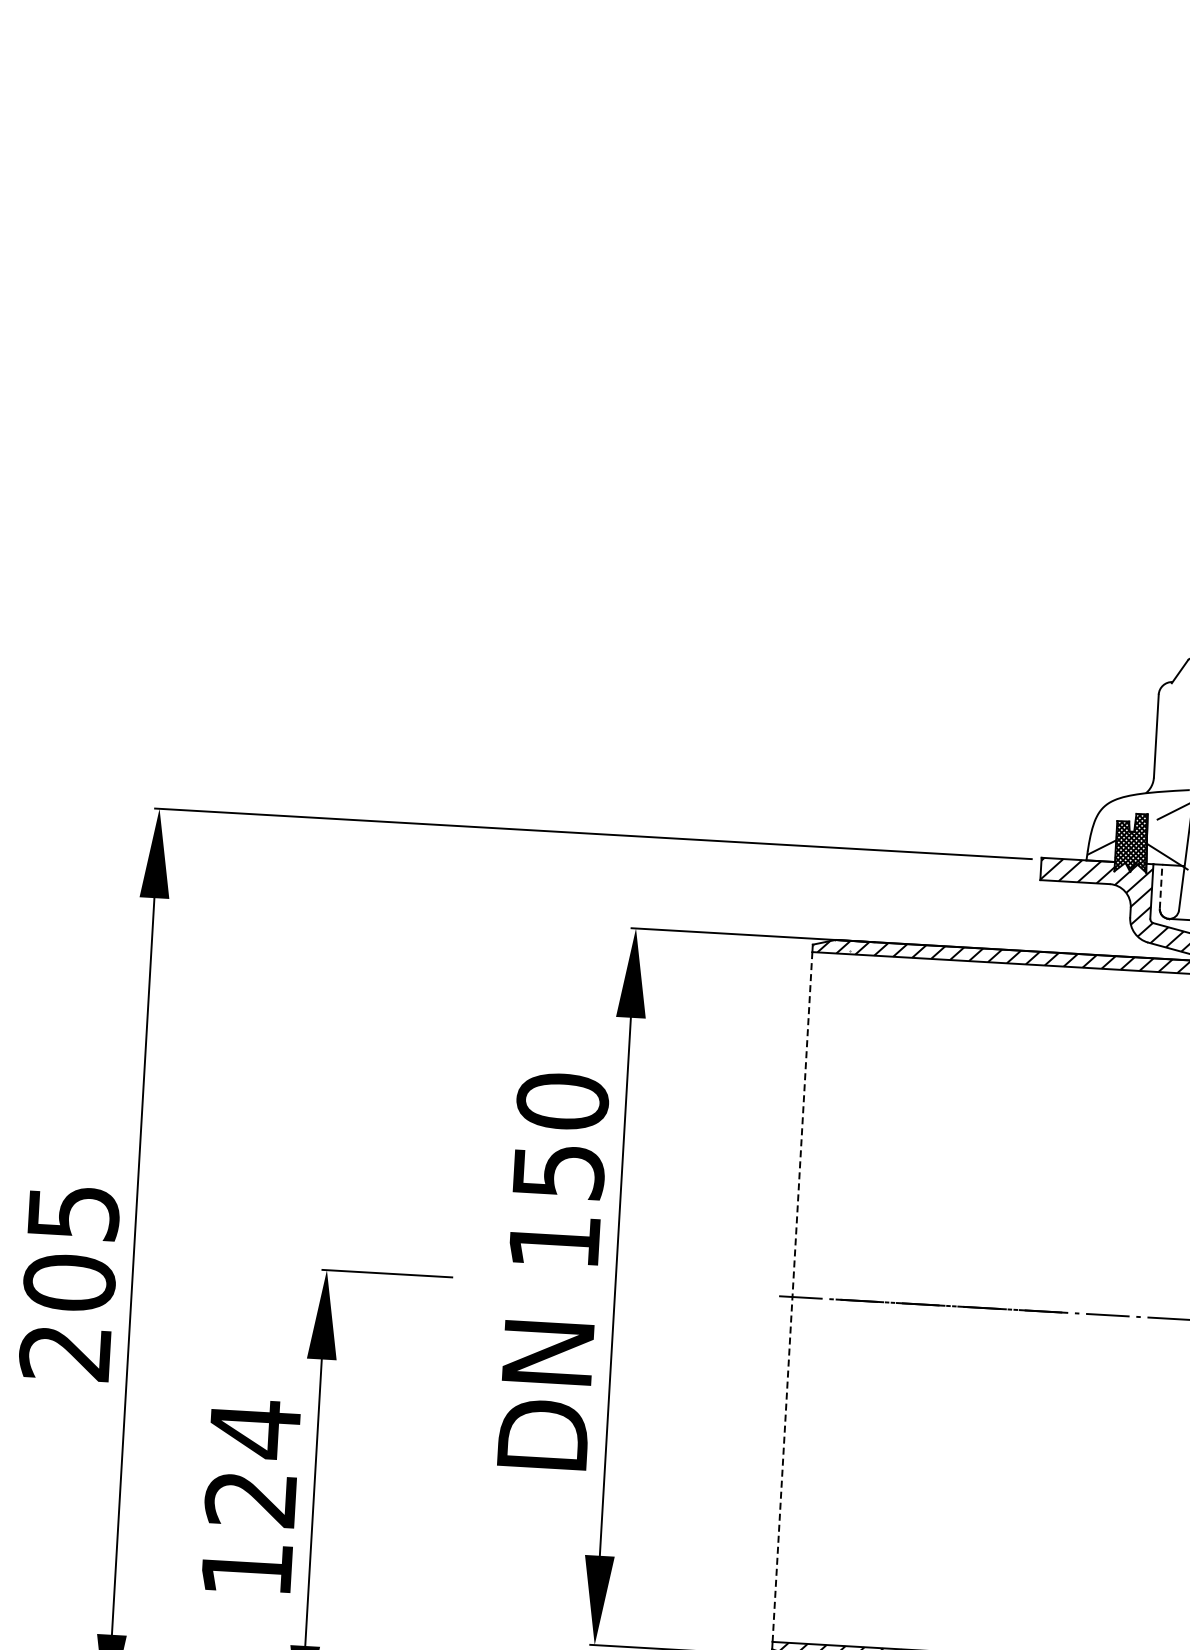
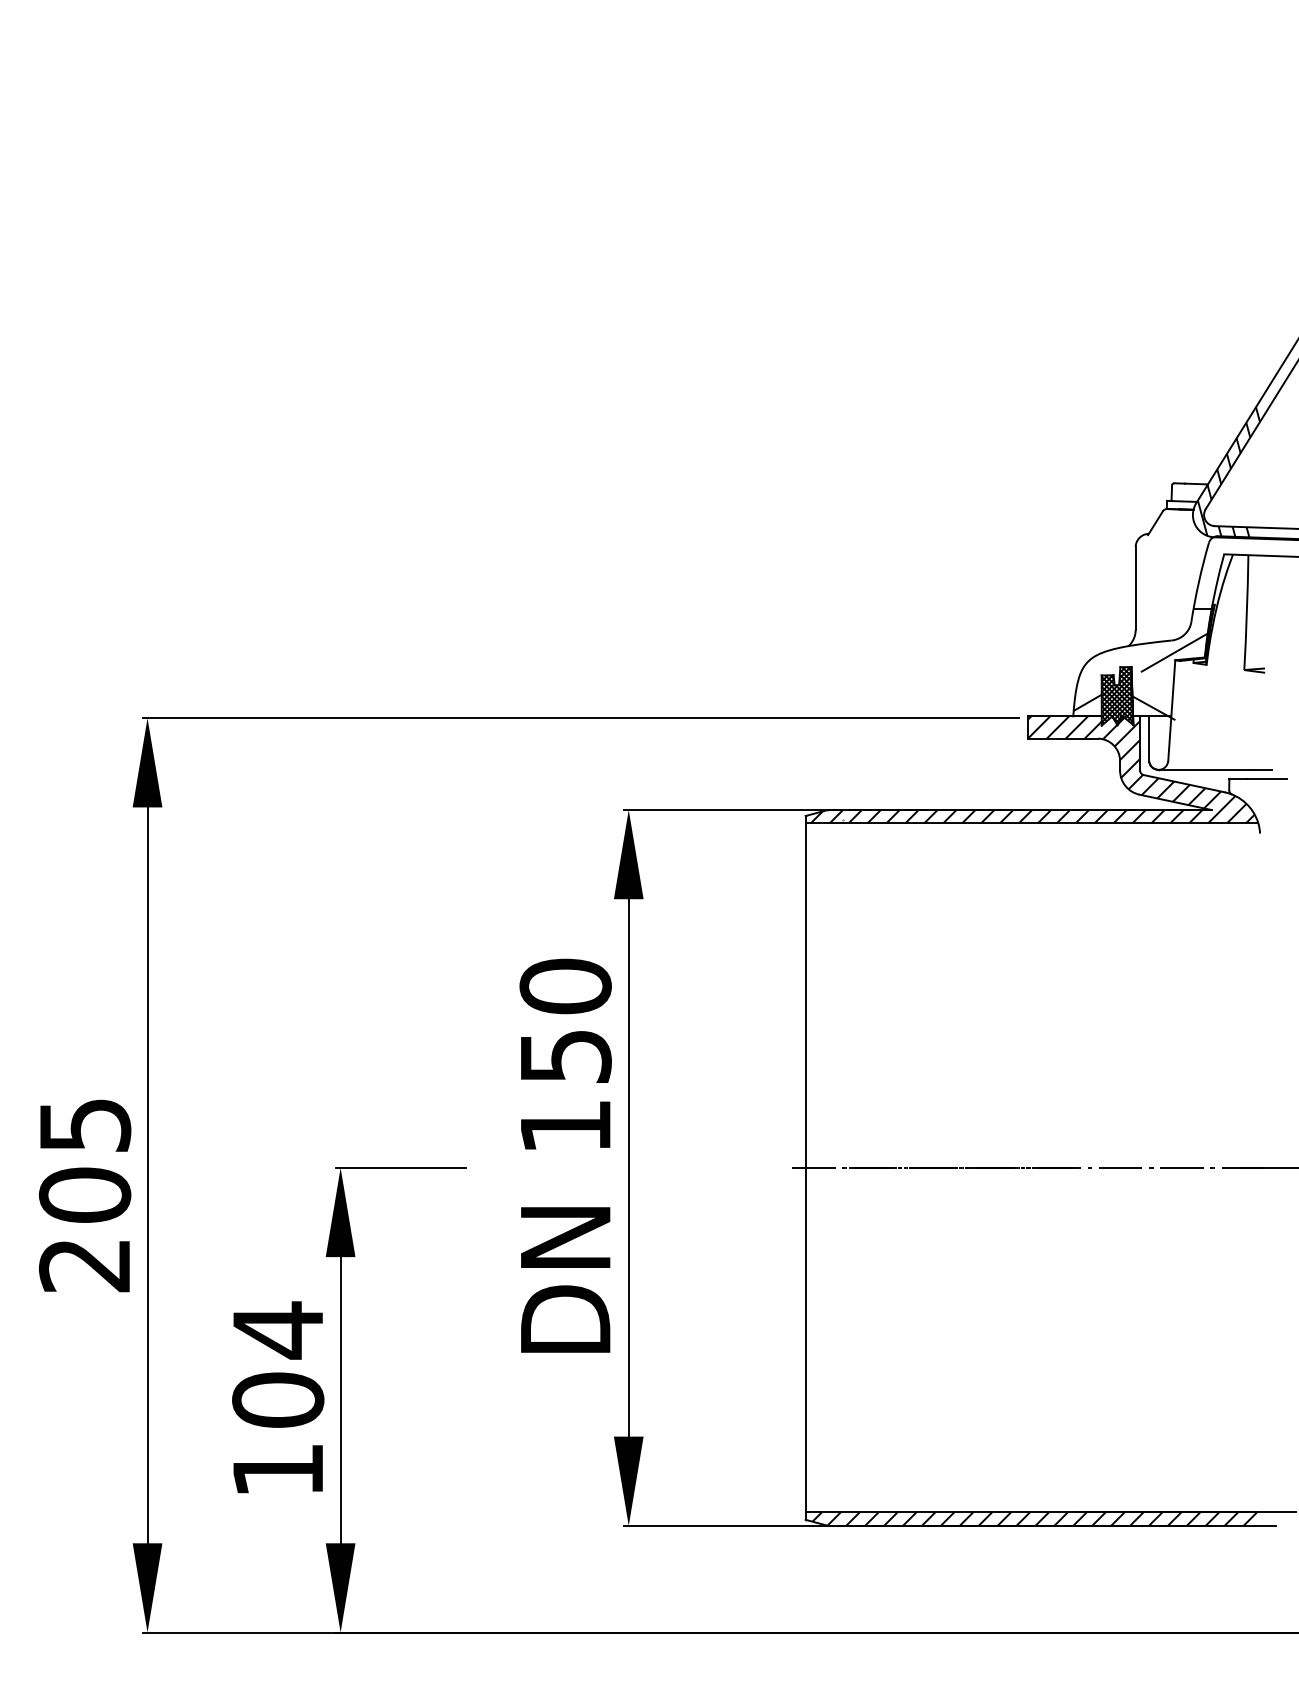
line: (1161, 886) -> (1149, 738), dashed -> solid
line: (792, 1296) -> (805, 1167), dashed -> solid
text: (251, 1498) -> (278, 1399), 124 -> 104

